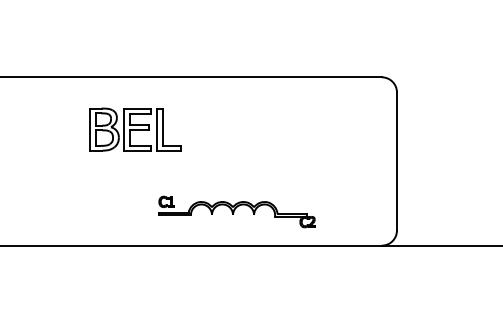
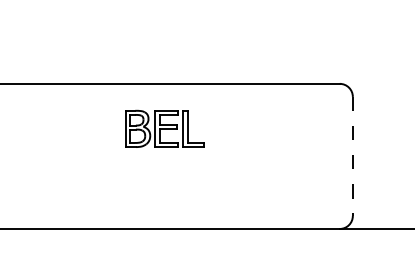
part: (135, 129) -> (164, 128), moved
line: (396, 161) -> (352, 156), solid -> dashed
part: (236, 211) -> (214, 199), removed

